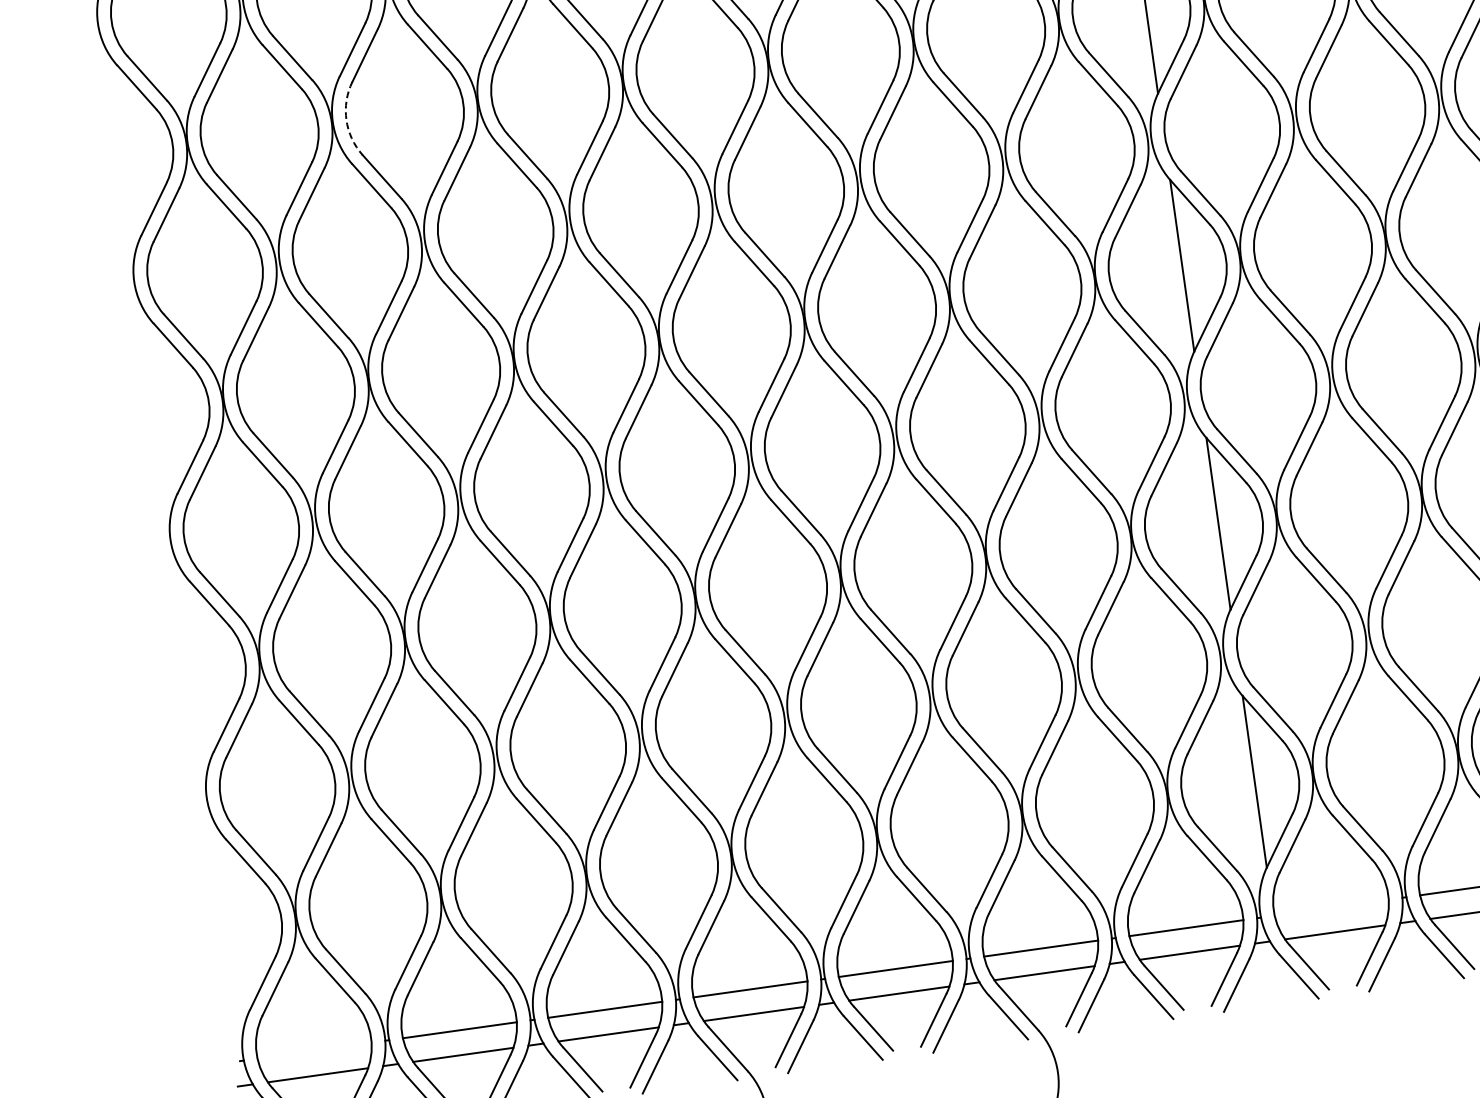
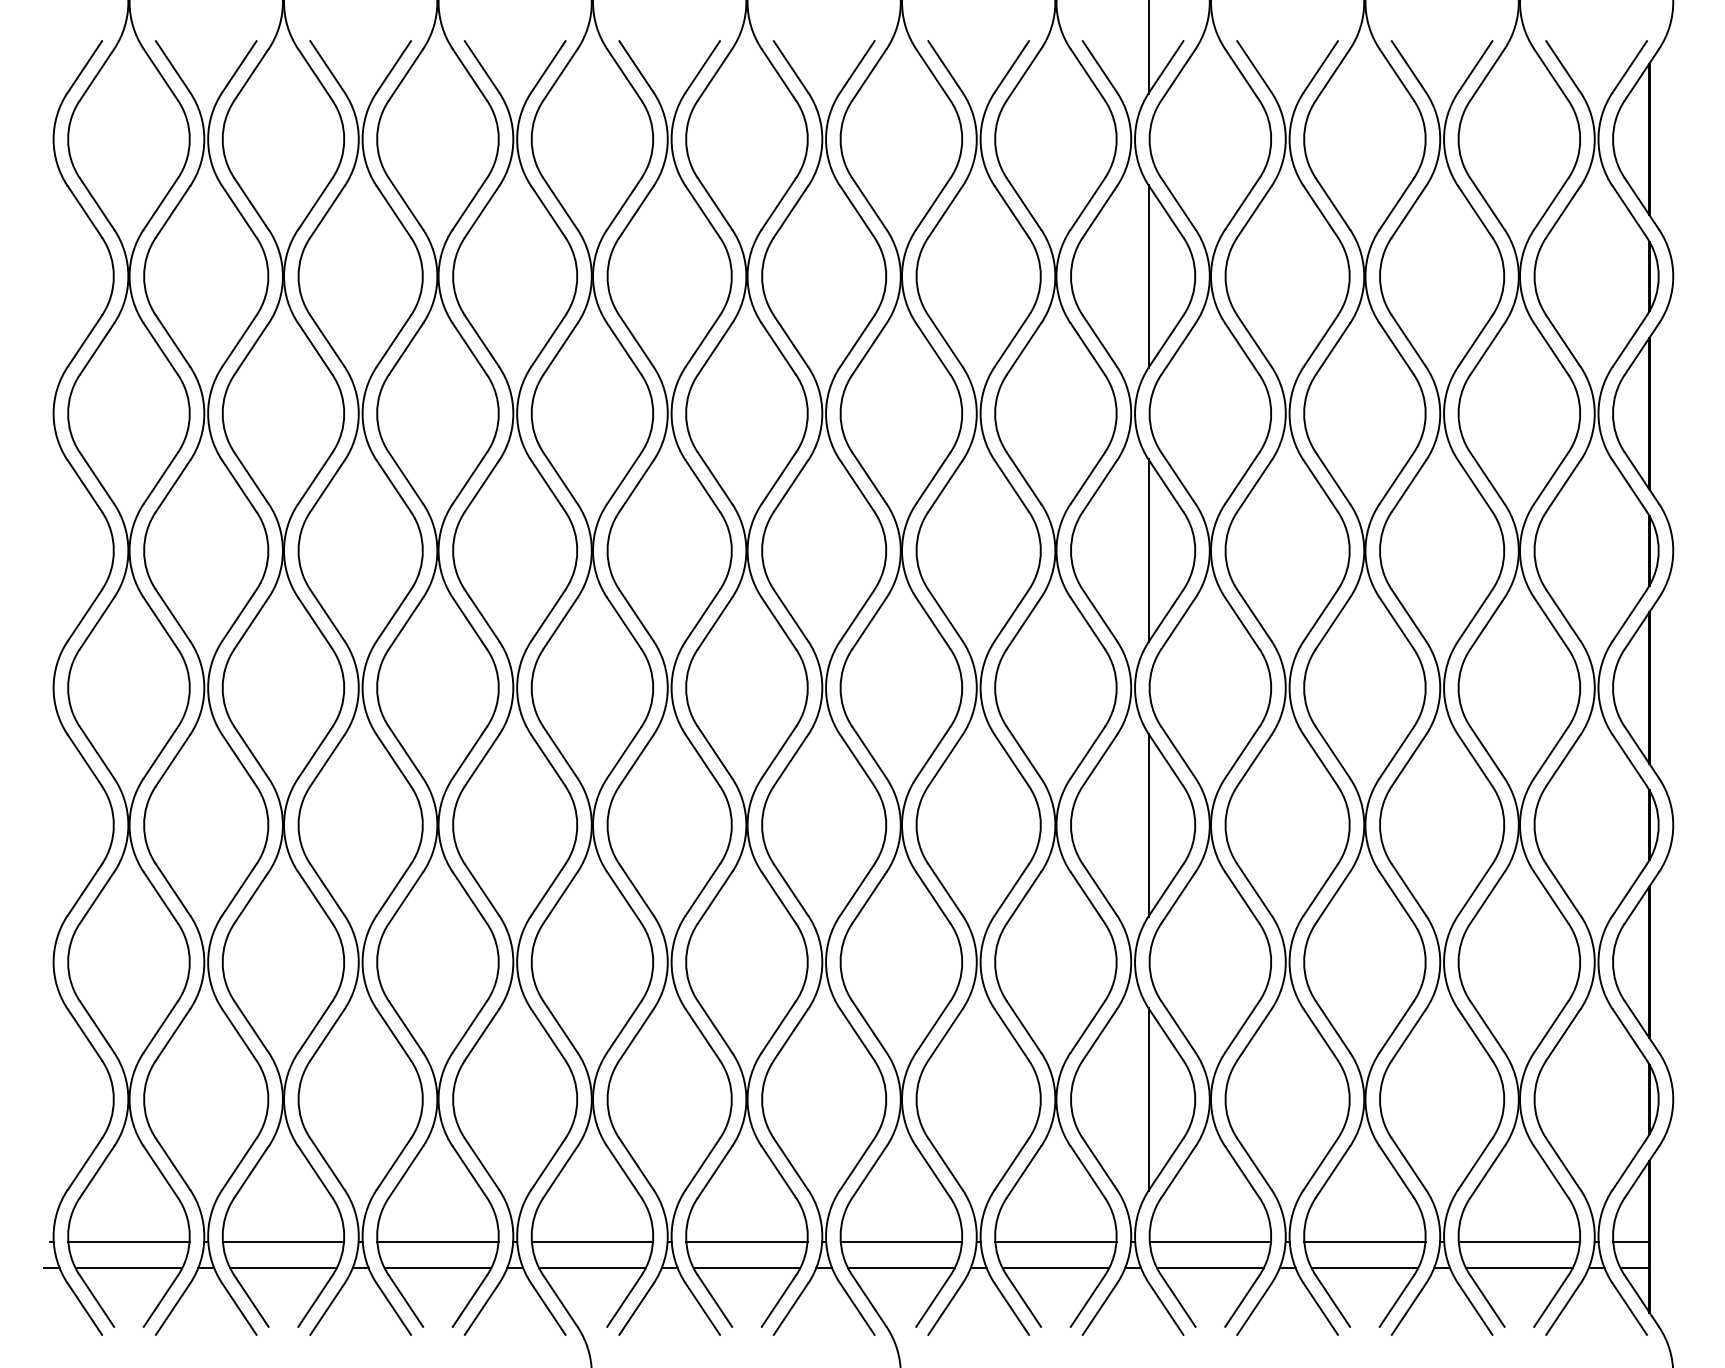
arc: (346, 120) -> (298, 276), dashed -> solid
line: (1331, 908) -> (1210, 1242), added
line: (314, 1051) -> (128, 1242), added

